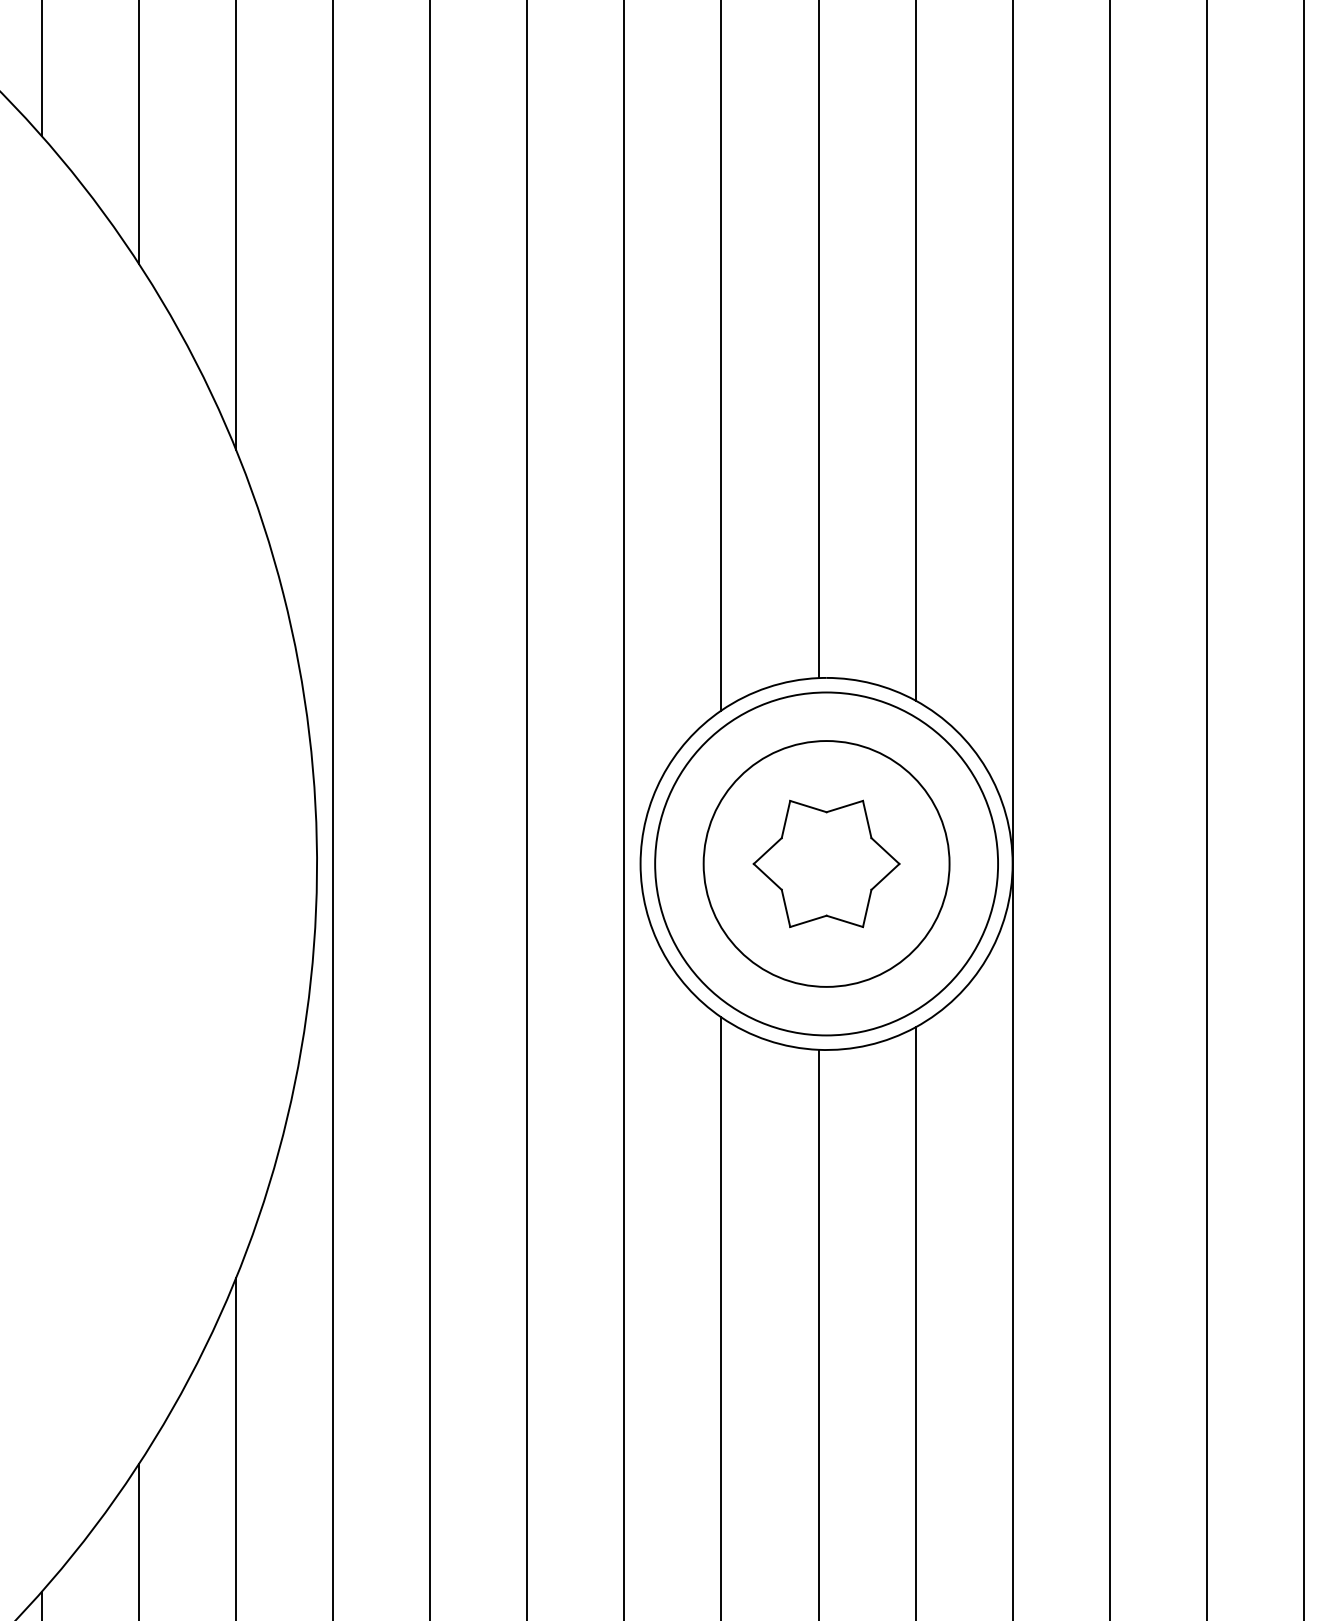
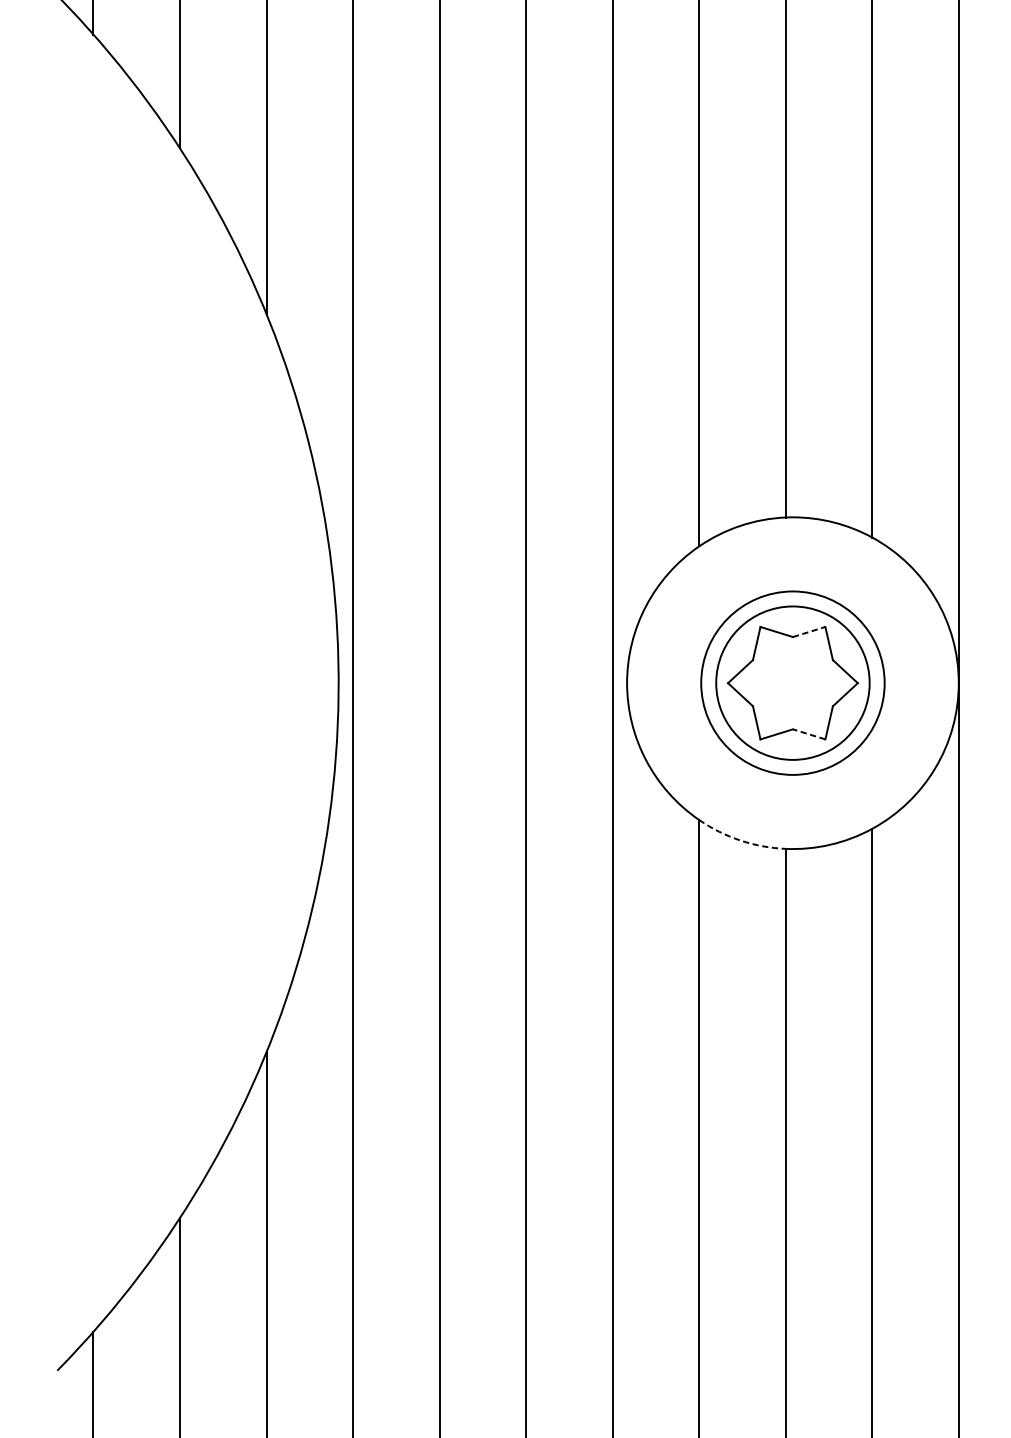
line: (845, 806) -> (809, 631), solid -> dashed
circle: (826, 863) -> (792, 682), size x0.6
circle: (826, 863) -> (792, 682), size x0.7
line: (844, 921) -> (808, 734), solid -> dashed
arc: (767, 1040) -> (740, 840), solid -> dashed

